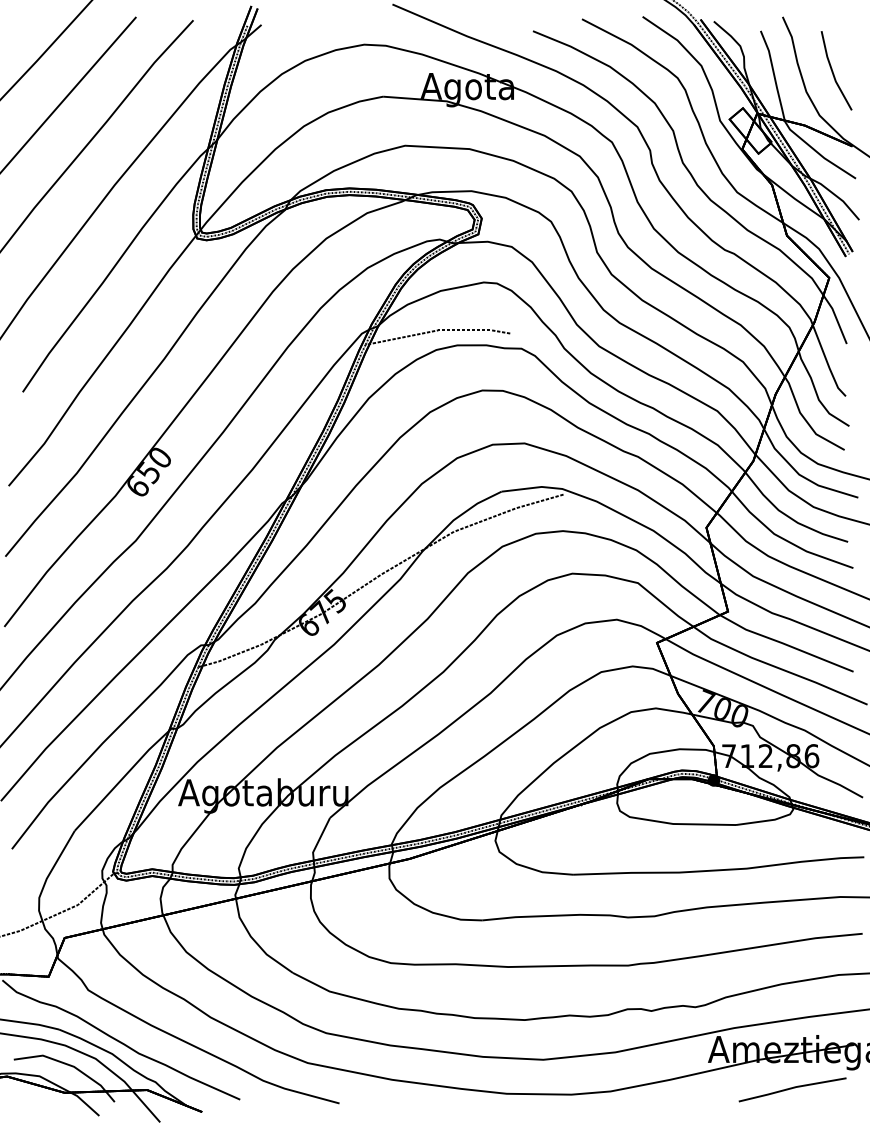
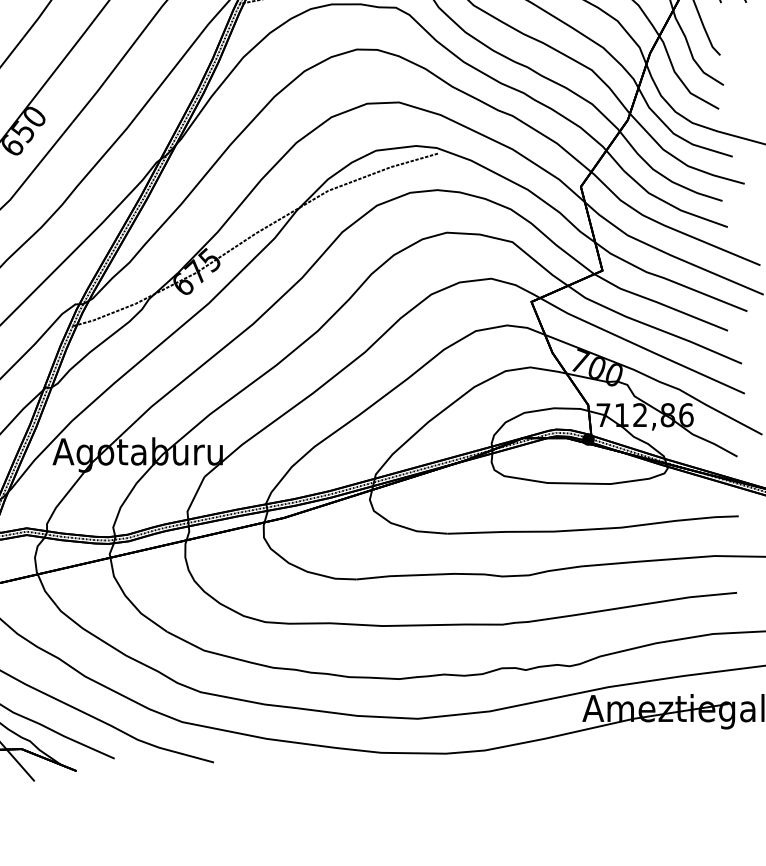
line: (792, 1088) -> (666, 747), removed

